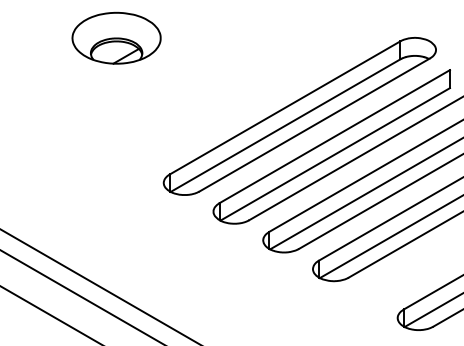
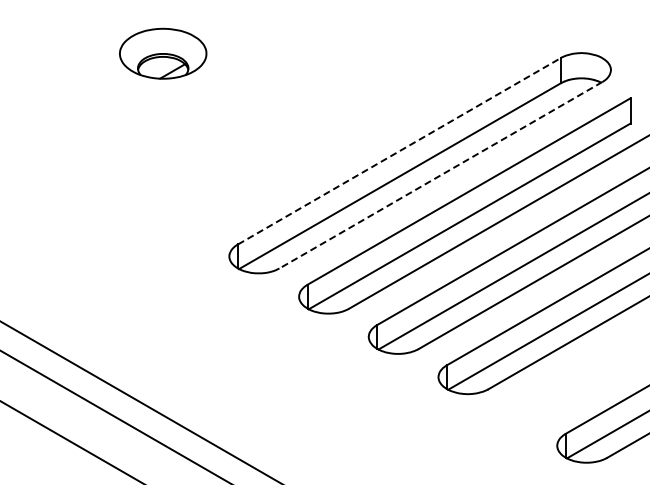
part: (116, 38) -> (162, 53), size x0.7
line: (285, 108) -> (399, 151), solid -> dashed
line: (314, 125) -> (440, 175), solid -> dashed

